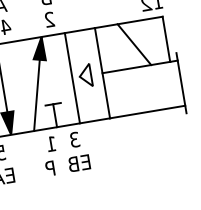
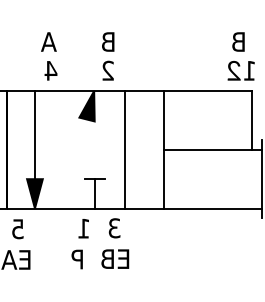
line: (134, 44) -> (210, 120), removed
part: (85, 75) -> (141, 149), removed
line: (36, 95) -> (75, 163), removed

